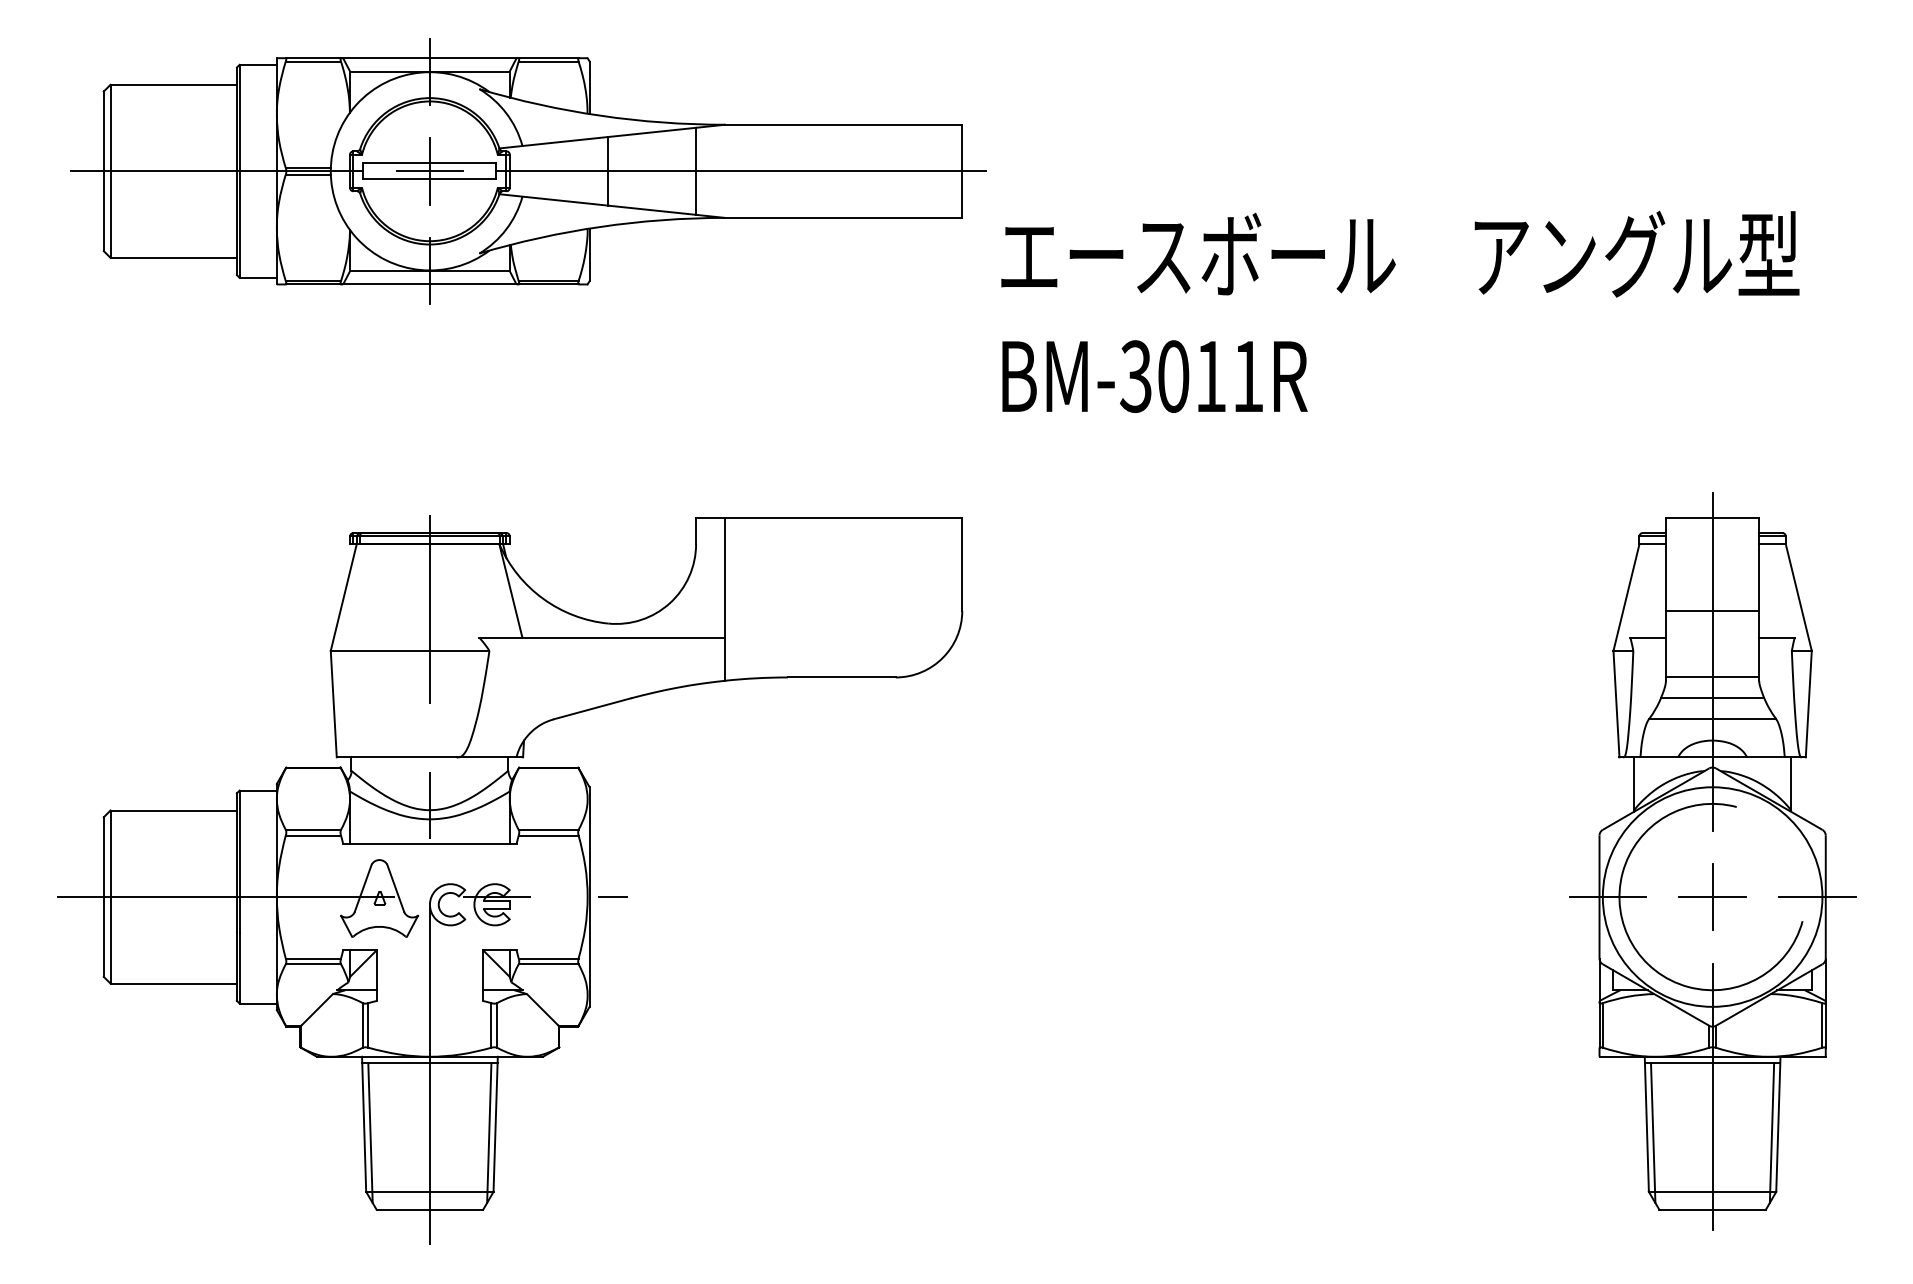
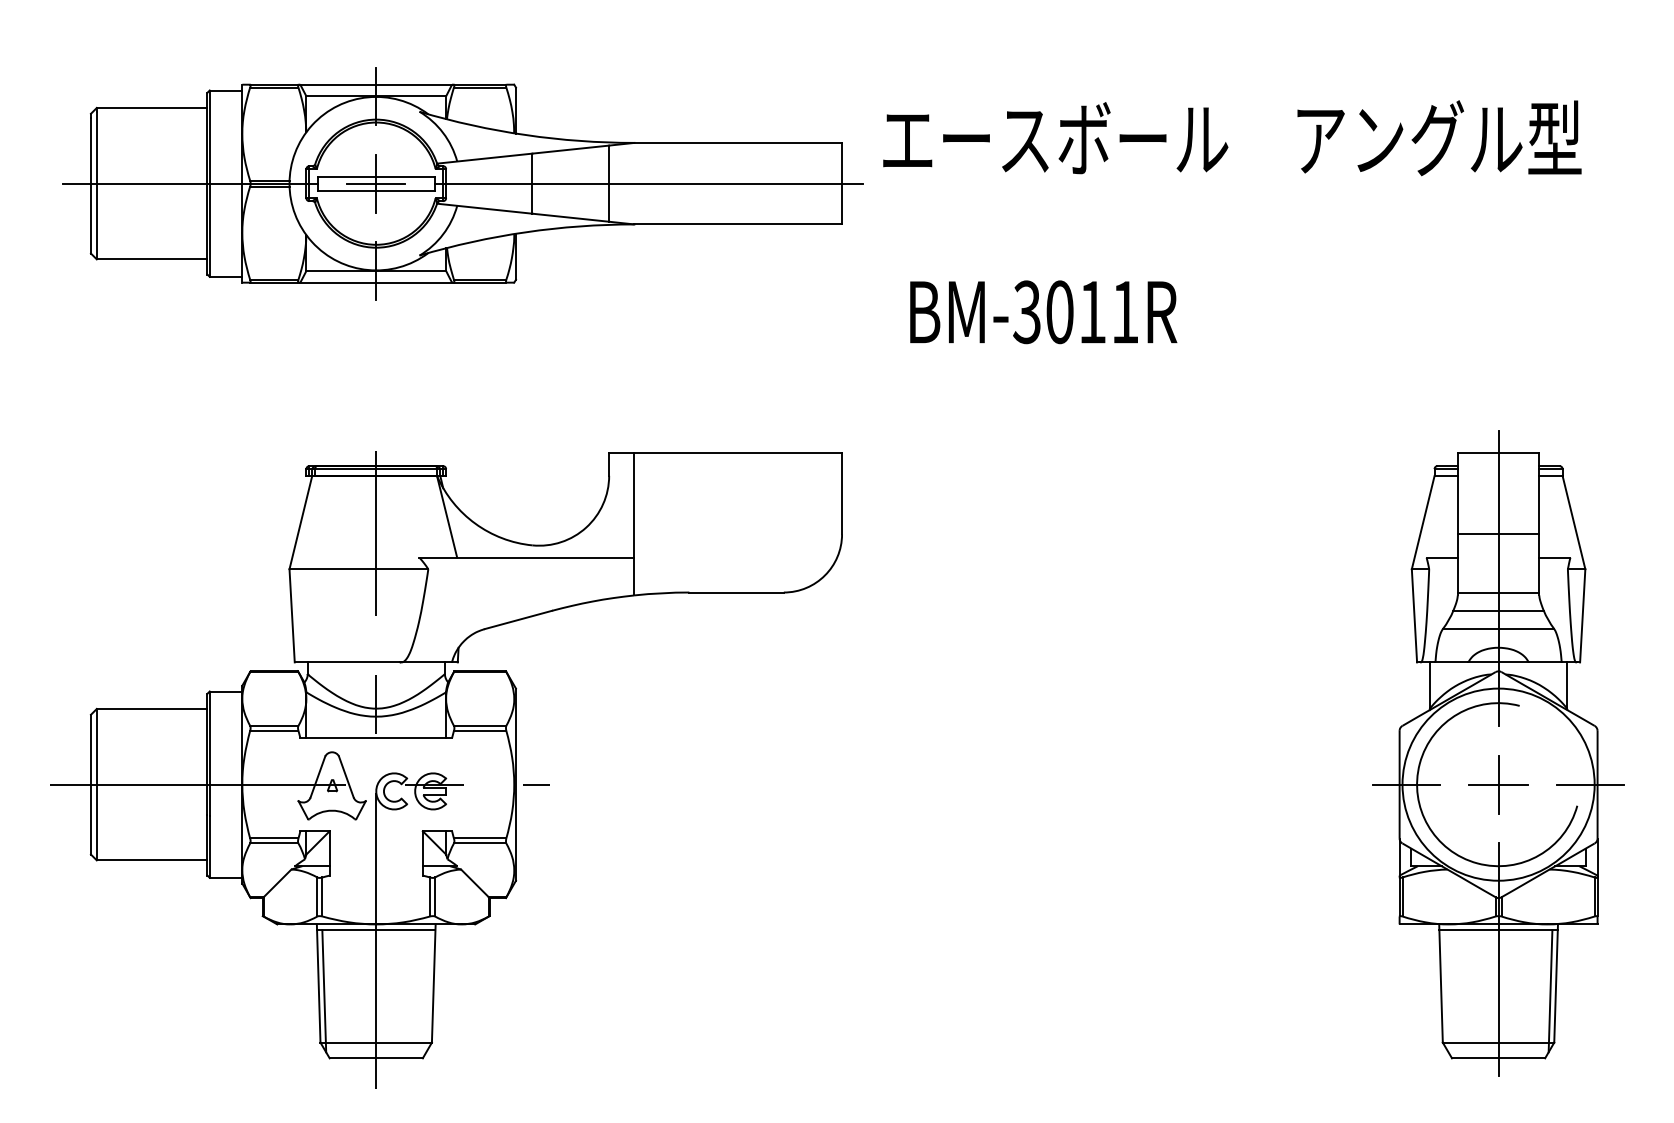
part: (528, 171) -> (462, 183), moved
text: (1400, 254) -> (1232, 138), moved
text: (1154, 376) -> (1043, 312), moved
line: (489, 1133) -> (428, 991), removed
line: (1653, 1133) -> (1446, 991), removed

